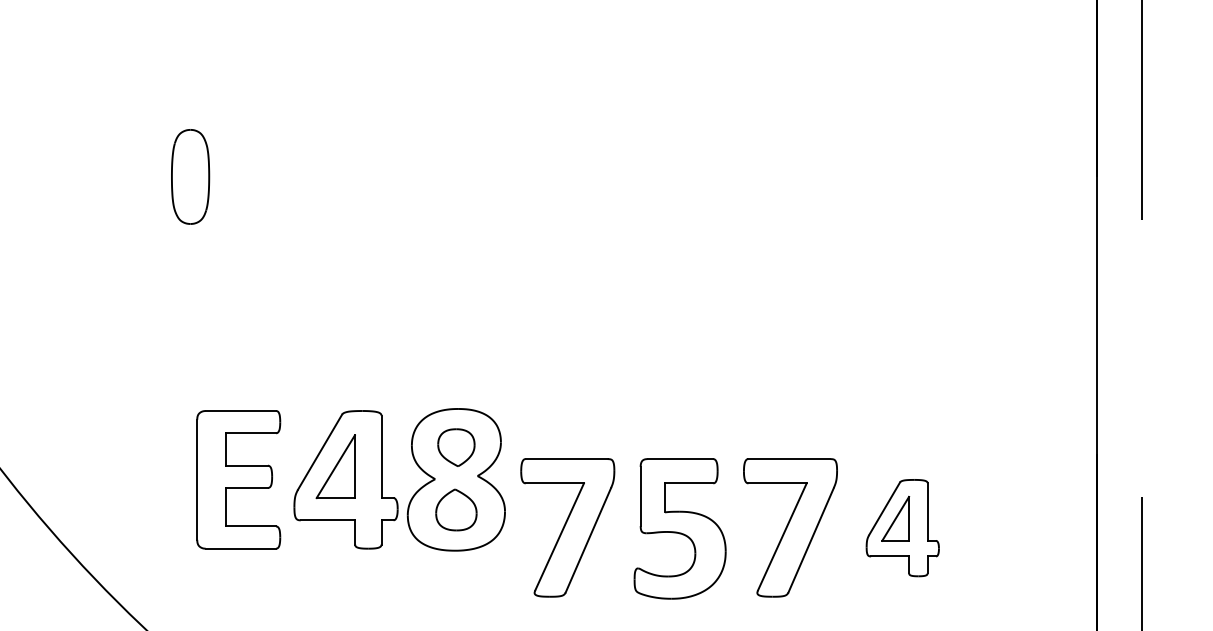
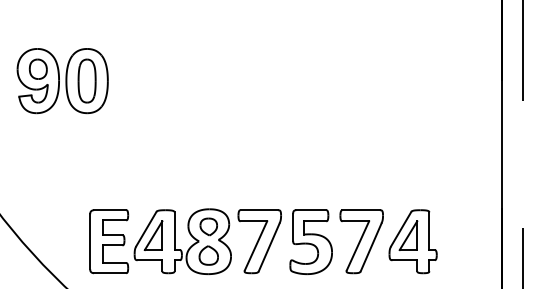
part: (136, 177) -> (62, 81), added
part: (350, 479) -> (160, 241), moved
part: (901, 527) -> (412, 241), size x1.43

